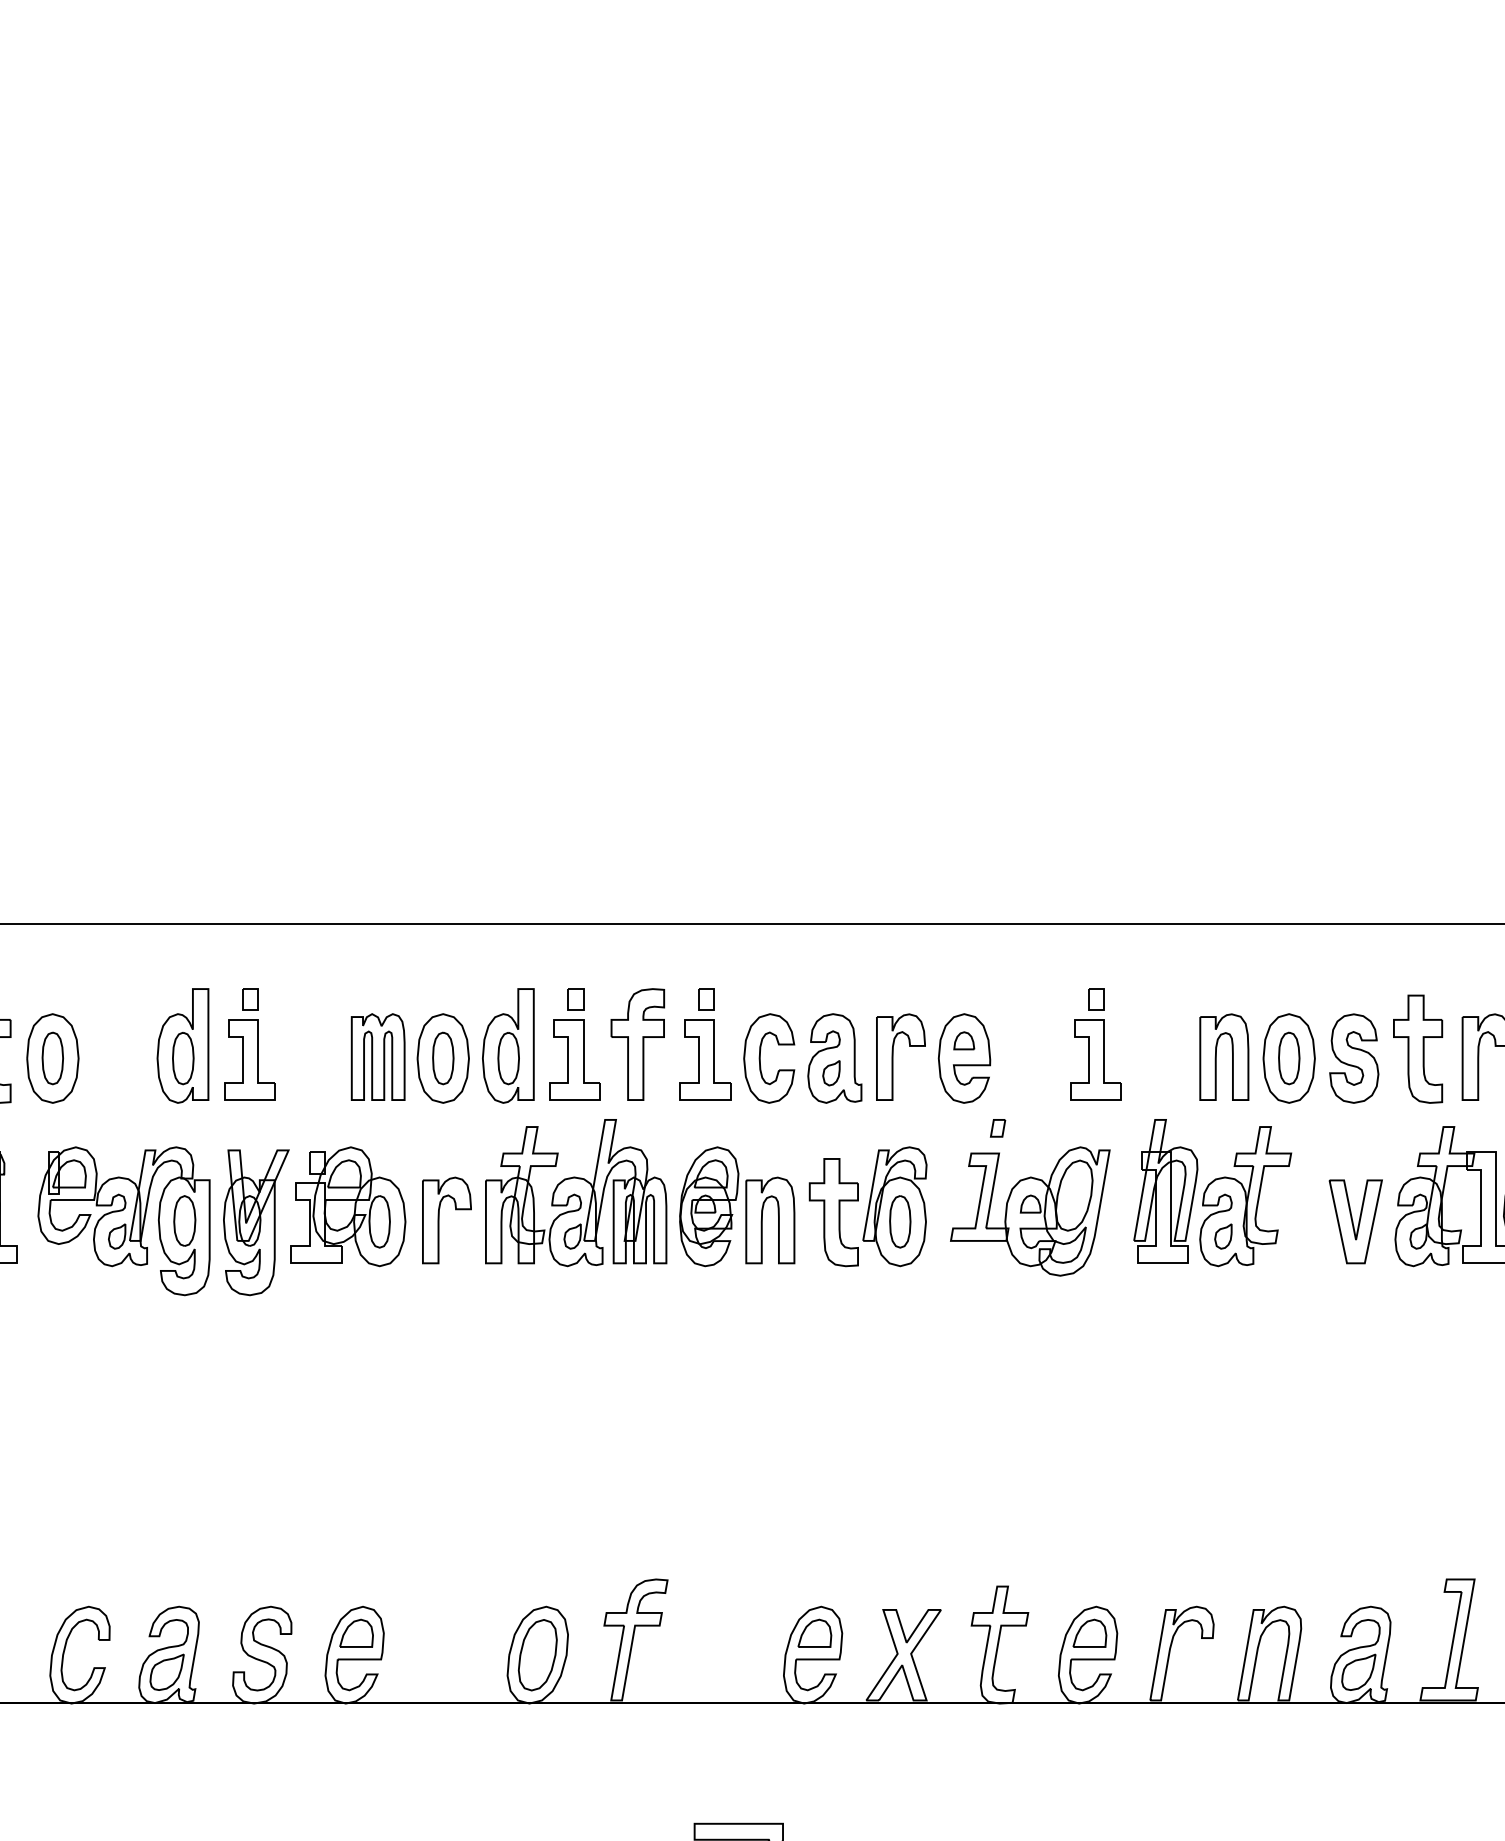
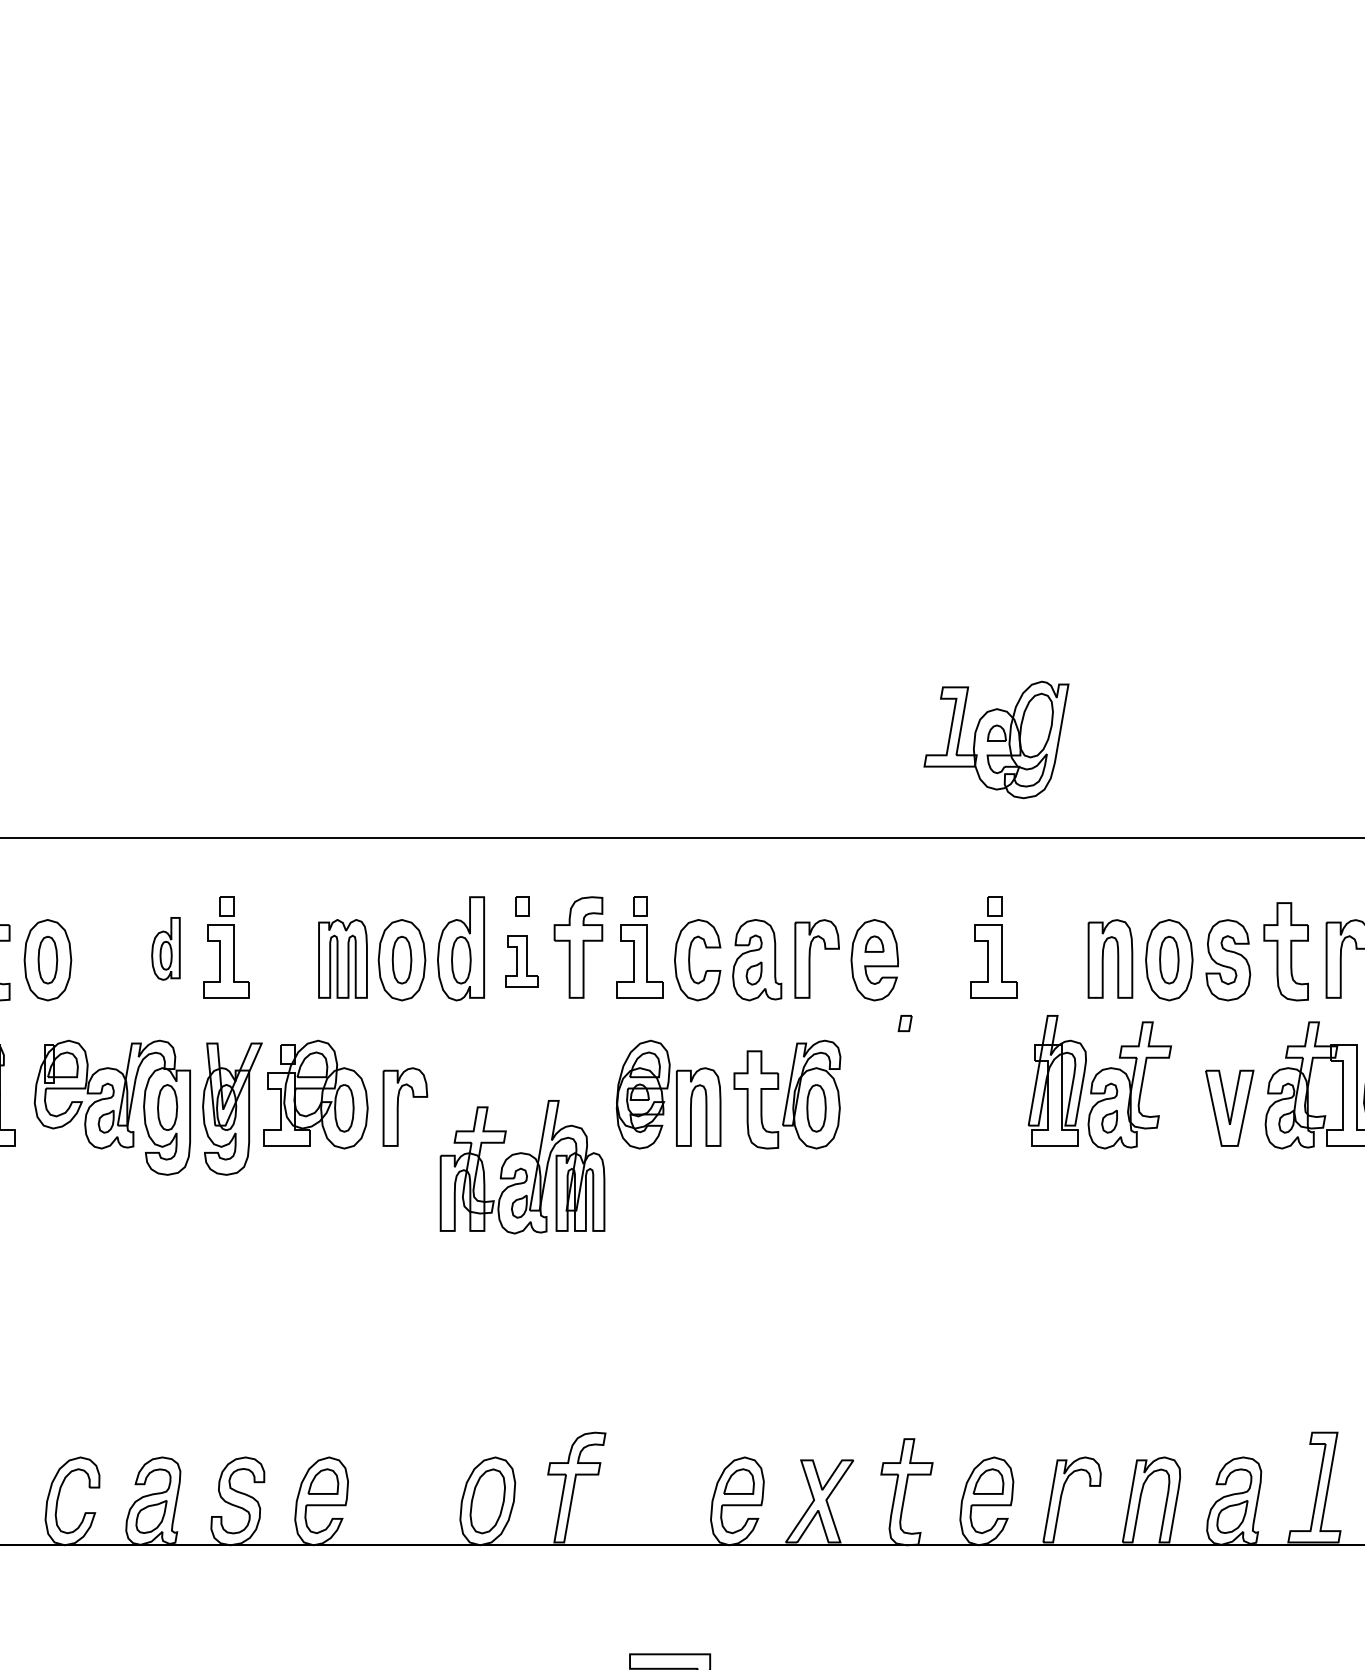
part: (182, 1045) -> (165, 948), size x0.6
part: (574, 1059) -> (521, 961), size x0.7
part: (576, 1193) -> (522, 1167), moved
part: (1030, 1211) -> (996, 739), moved

